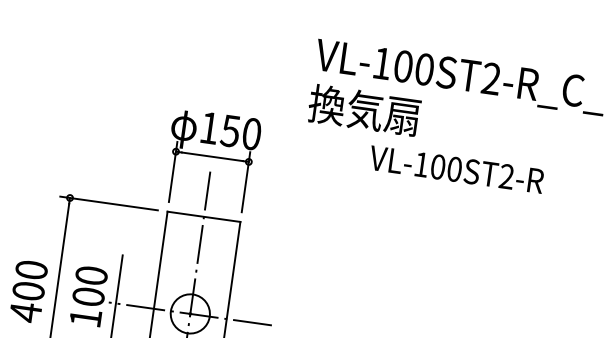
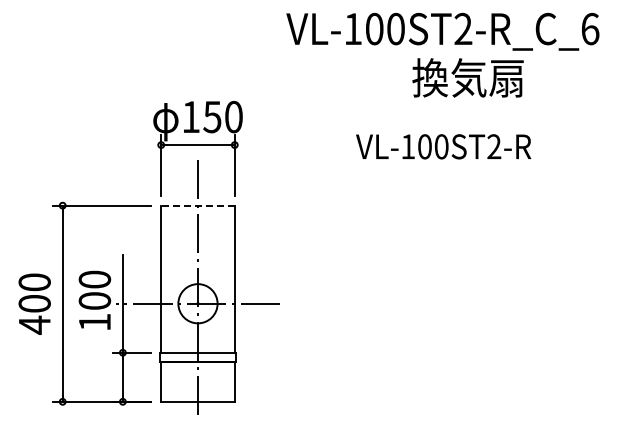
text: (363, 109) -> (467, 77), moved
text: (456, 169) -> (443, 146), moved
line: (203, 216) -> (197, 205), solid -> dashed

